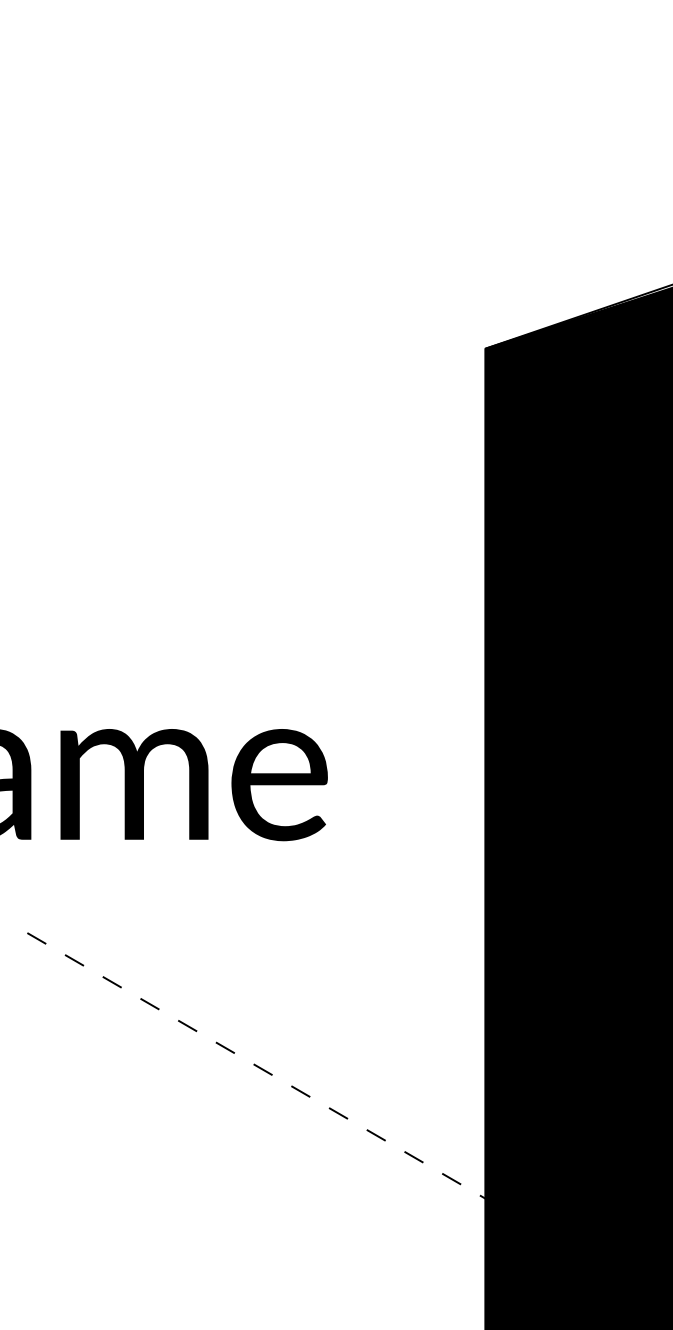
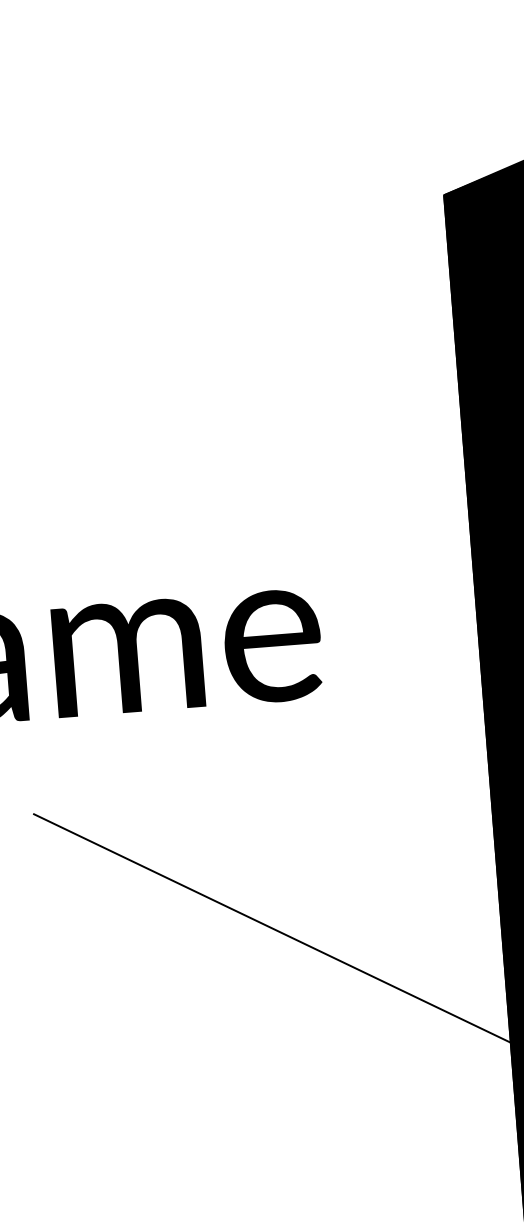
line: (257, 1066) -> (273, 928), dashed -> solid

